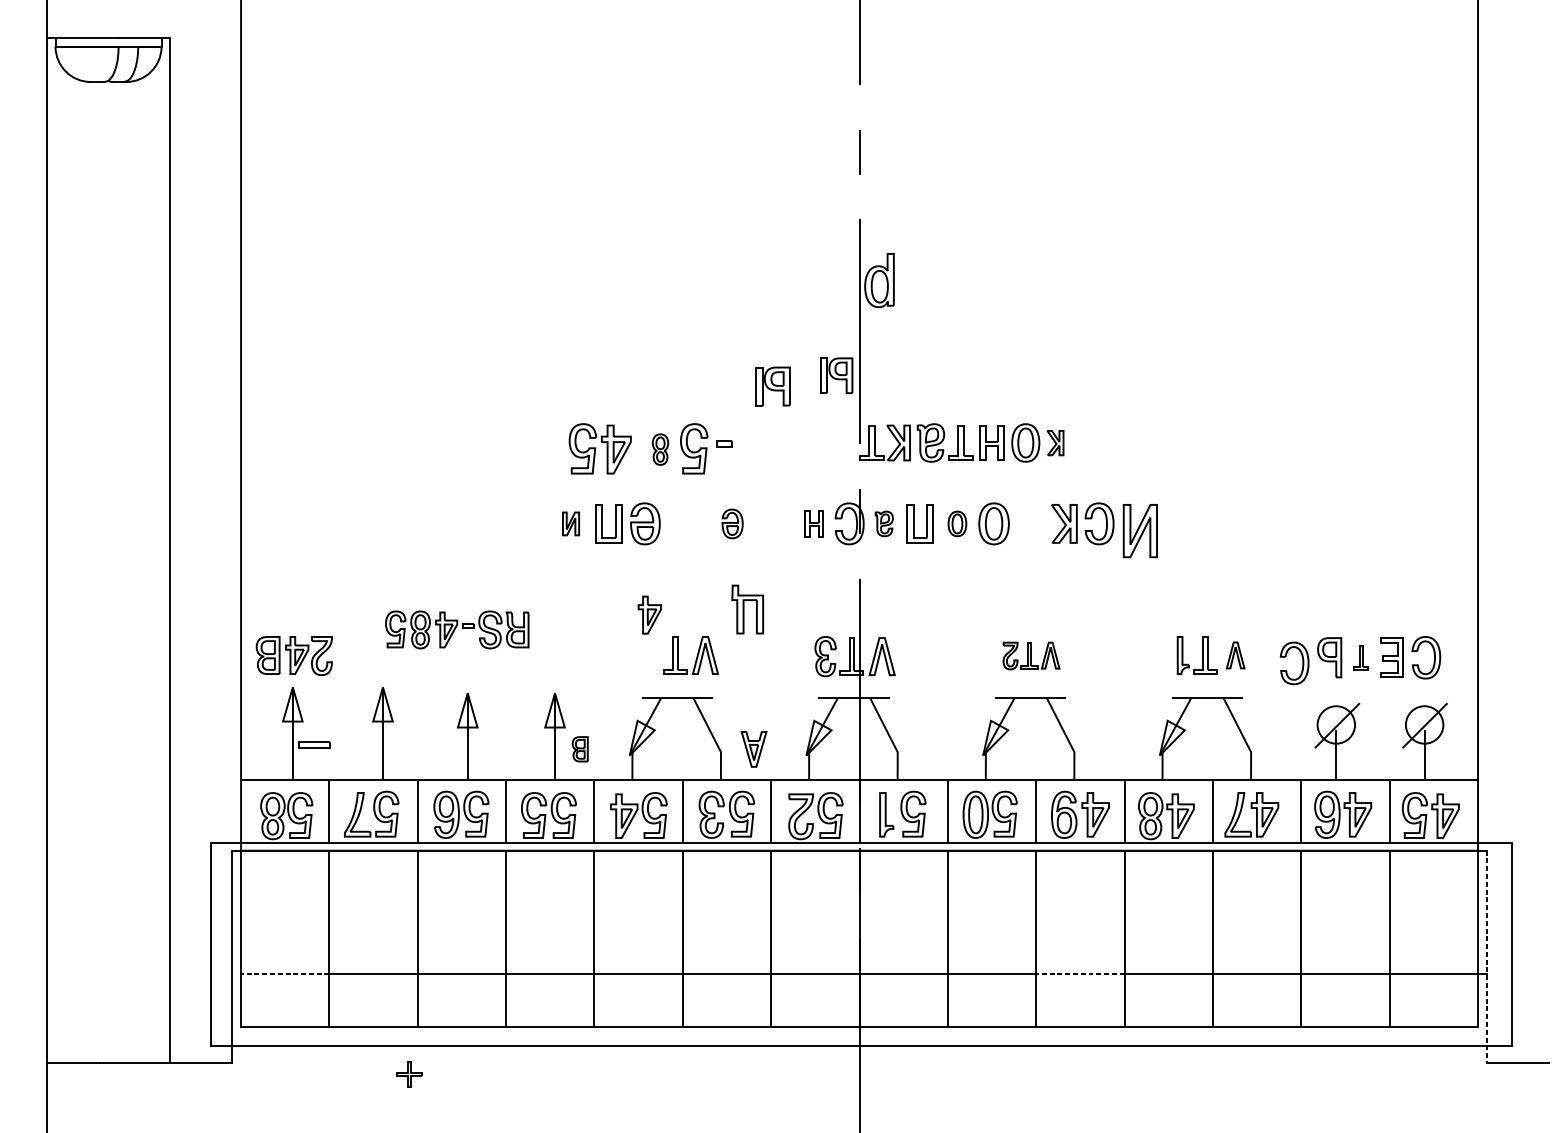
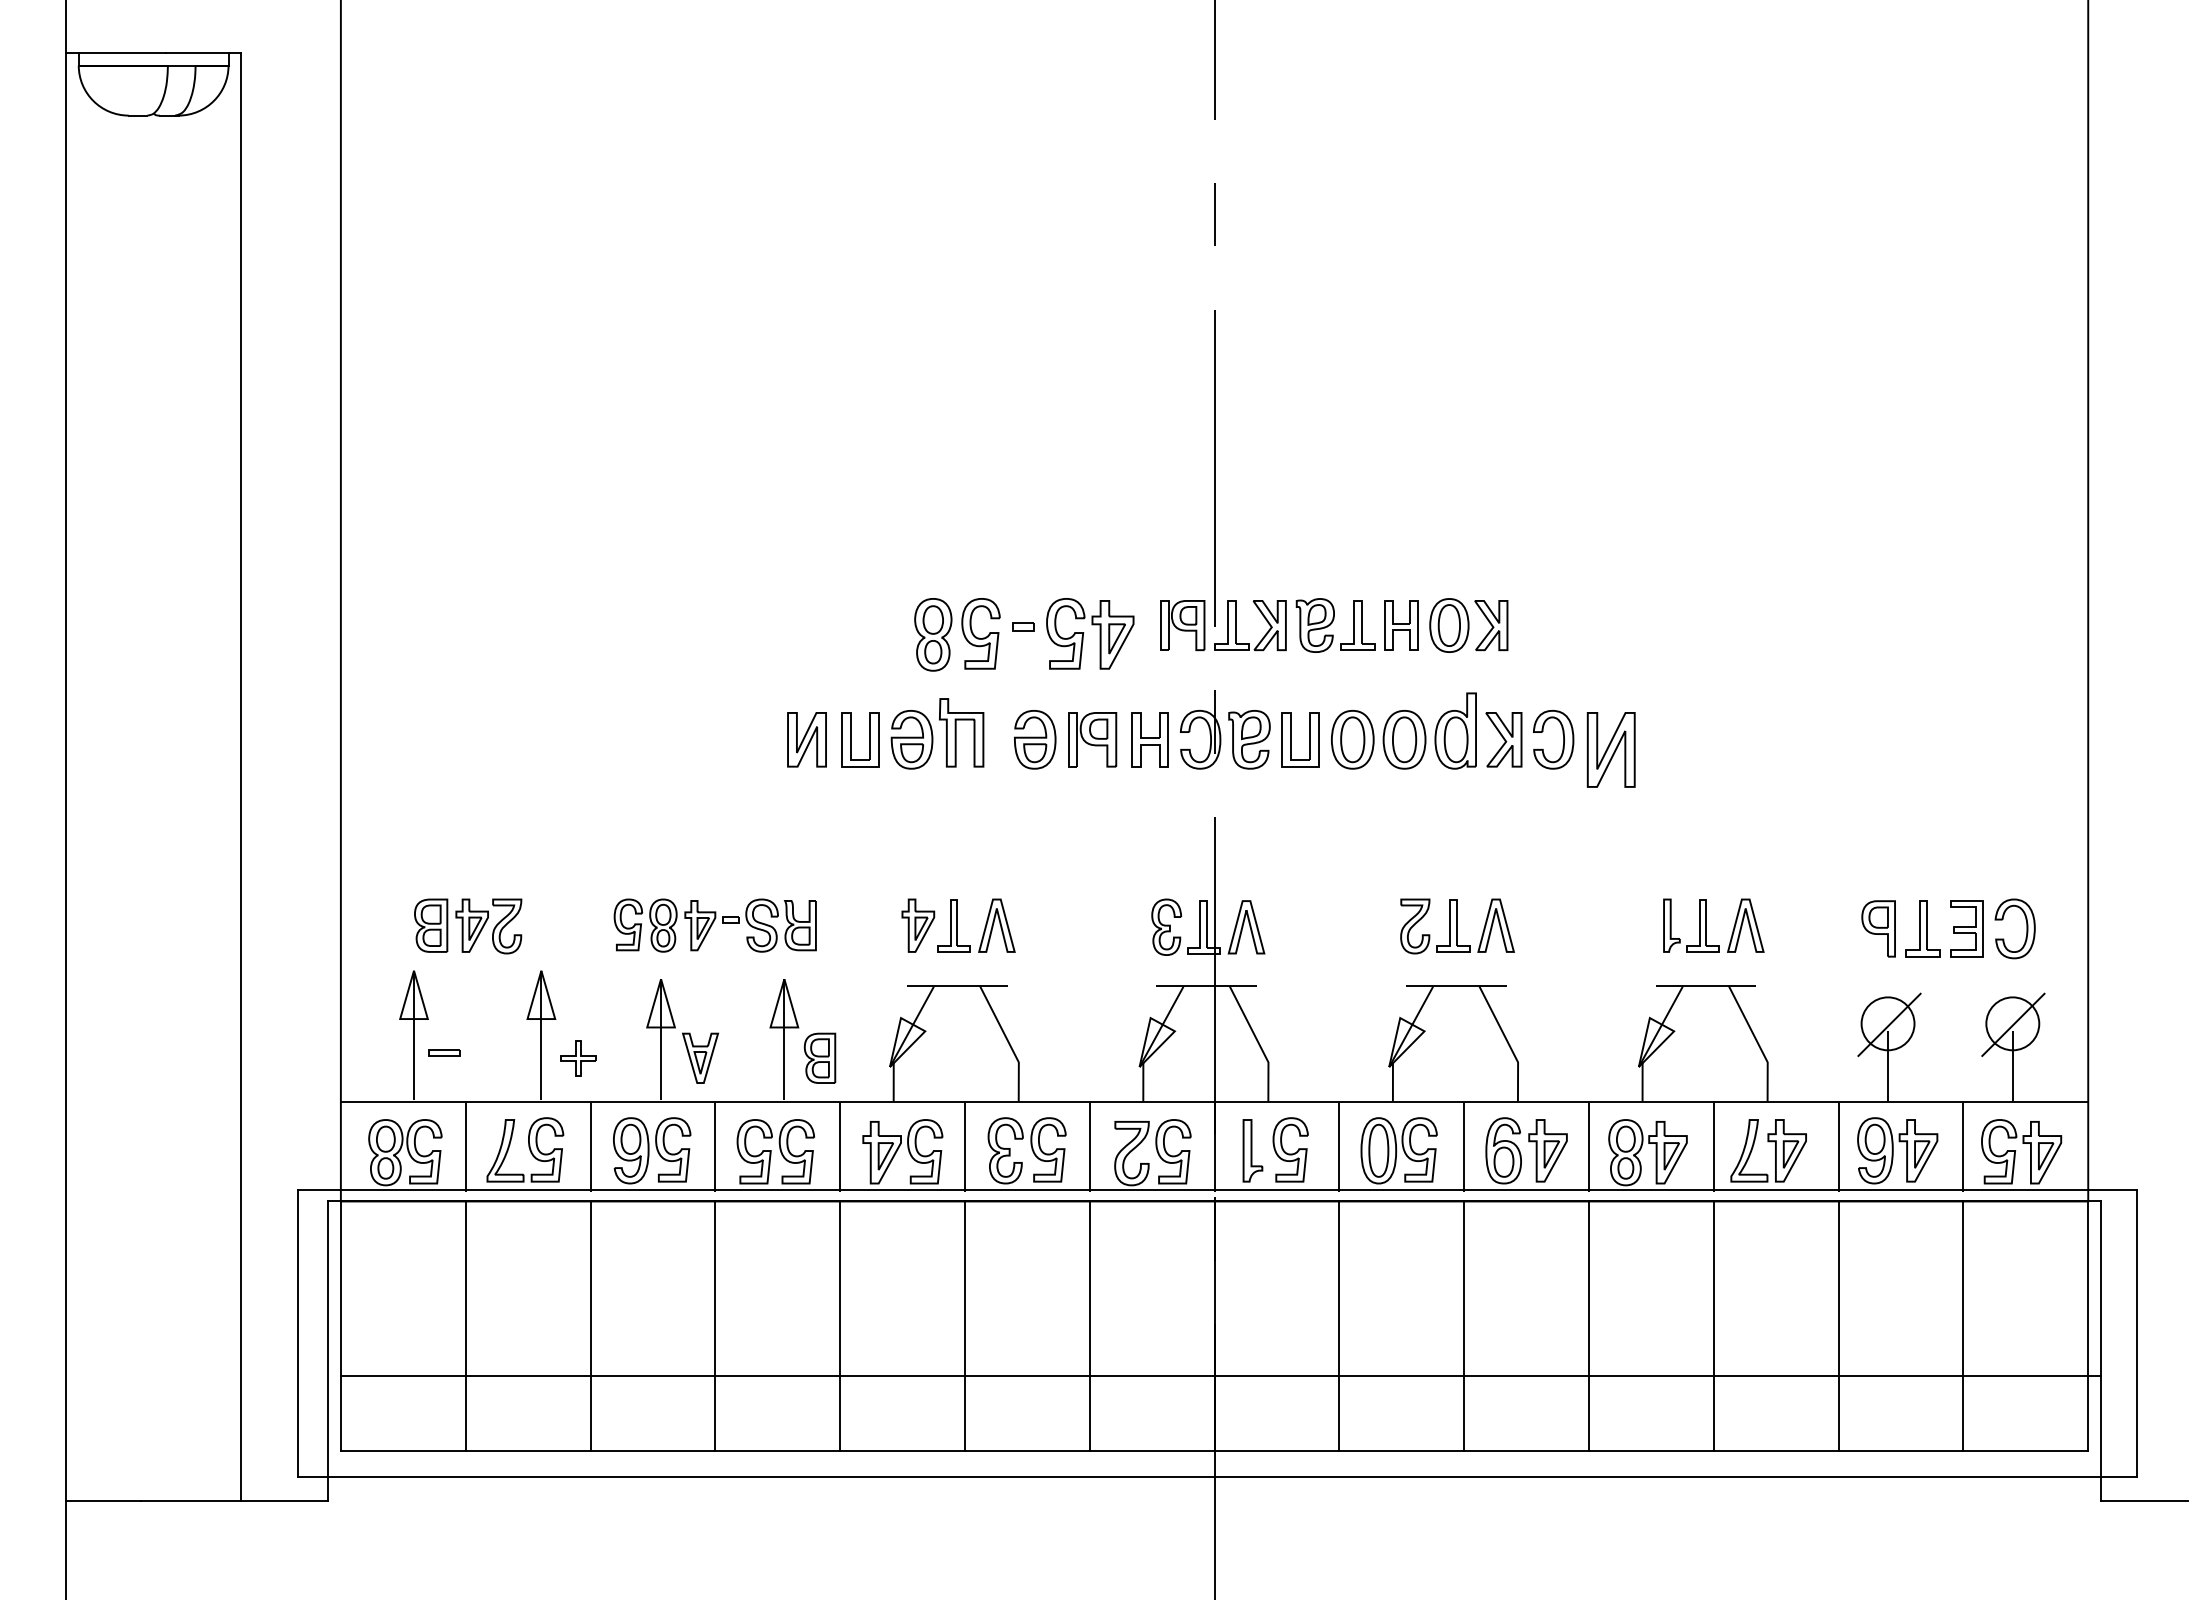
part: (879, 280) -> (1455, 730), moved
part: (836, 375) -> (1182, 625), moved
part: (773, 386) -> (1092, 739), moved
part: (1055, 442) -> (1491, 625), size x1.43
part: (596, 447) -> (1084, 632), moved
part: (660, 449) -> (933, 634), size x1.67
part: (570, 523) -> (806, 739), size x1.67
part: (732, 523) -> (1035, 739), size x1.43
part: (813, 523) -> (1149, 739), size x1.43
part: (884, 523) -> (1249, 739), size x1.67
part: (957, 523) -> (1352, 739), size x1.67
part: (747, 609) -> (961, 732), moved
part: (649, 614) -> (918, 925), moved
part: (456, 629) -> (714, 925), moved
part: (1235, 655) -> (1745, 925), size x1.43
part: (294, 656) -> (468, 926), moved
part: (1031, 656) -> (1457, 926), size x1.43
part: (1360, 657) -> (1922, 928), size x1.67
part: (1302, 663) -> (1840, 936), removed
part: (314, 745) -> (444, 1052), size x0.71
part: (579, 748) -> (819, 1057), size x1.43
part: (754, 748) -> (700, 1057), moved
line: (1486, 956) -> (2100, 1351), dashed -> solid
line: (284, 974) -> (402, 1376), dashed -> solid
line: (1080, 974) -> (1526, 1376), dashed -> solid
part: (409, 1074) -> (578, 1058), moved

